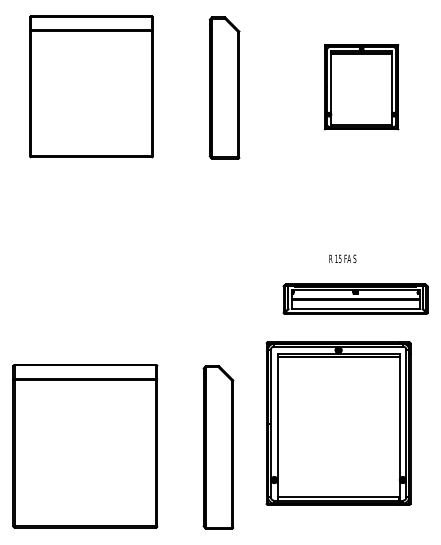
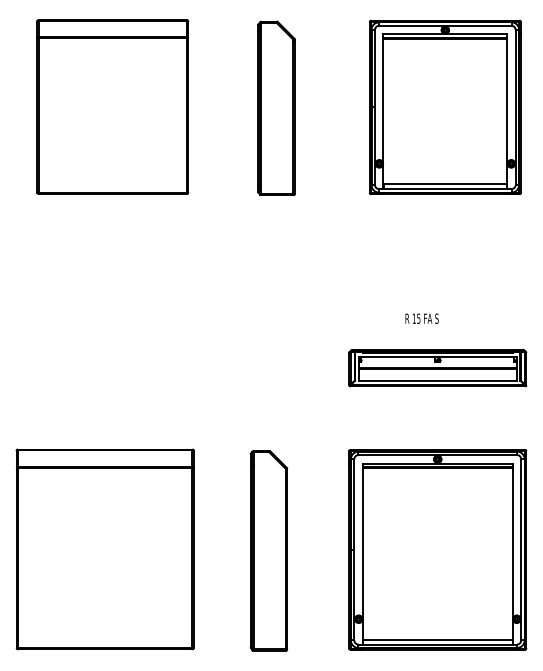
part: (361, 86) -> (445, 106), size x1.67
part: (338, 423) -> (437, 549), moved

